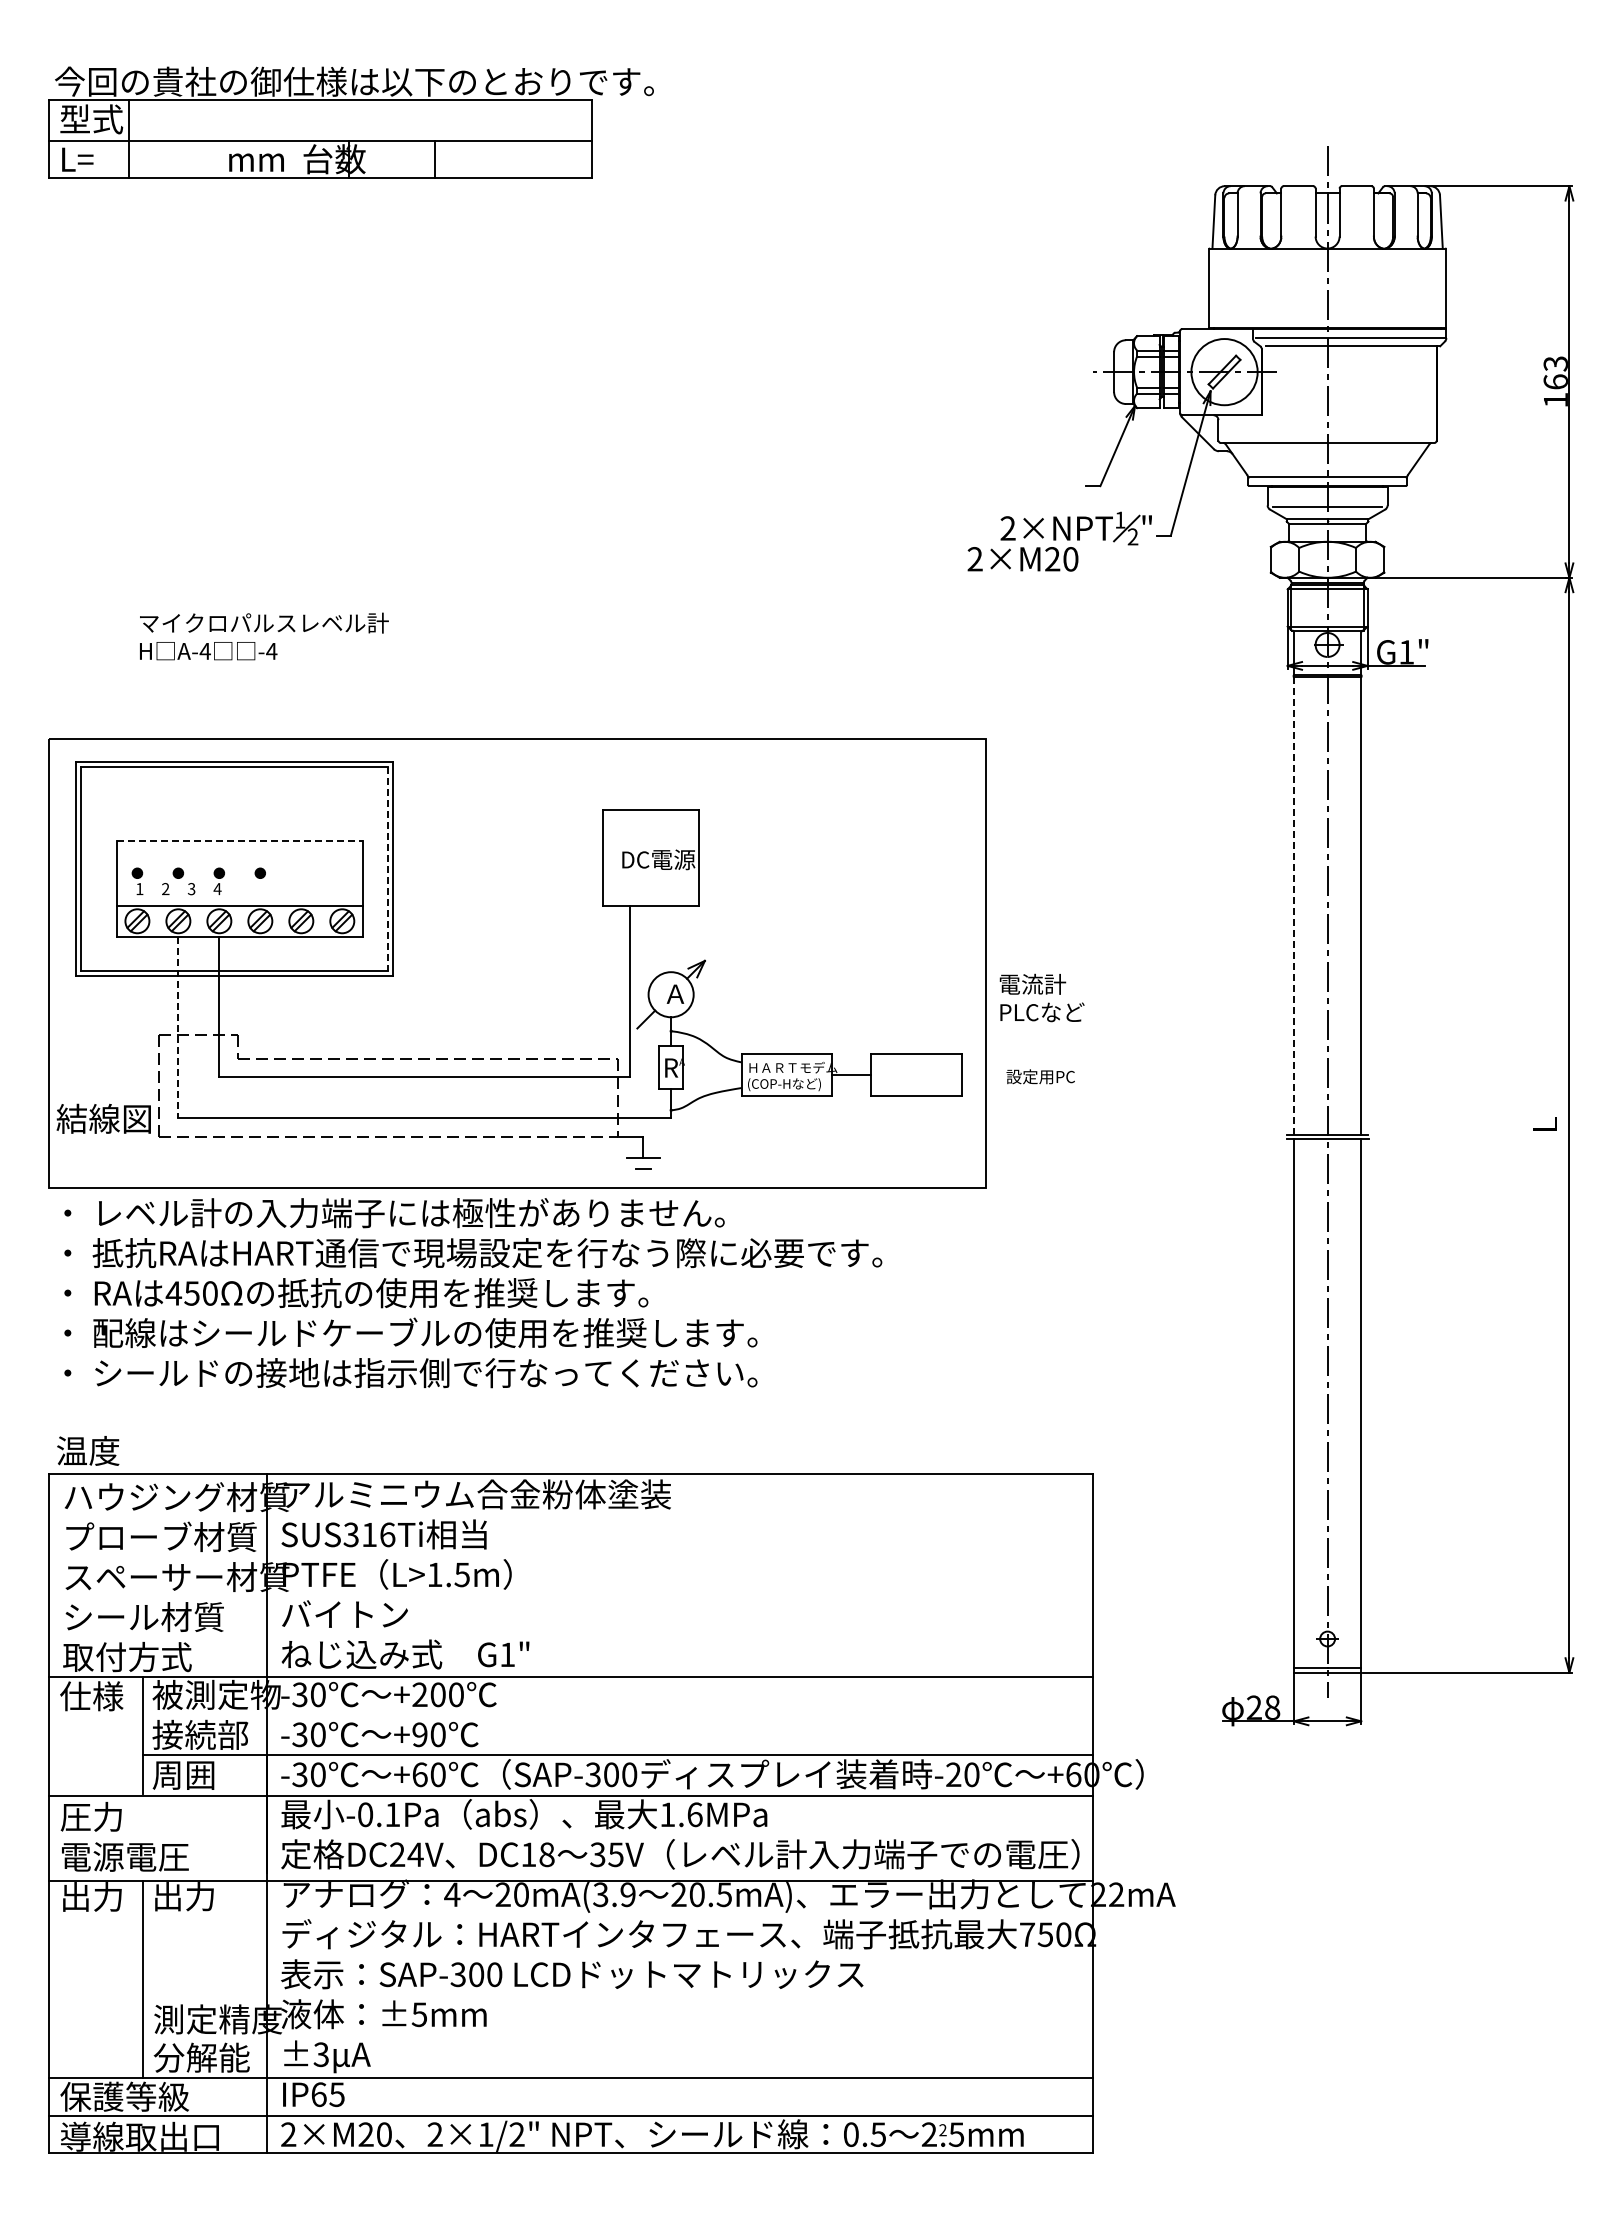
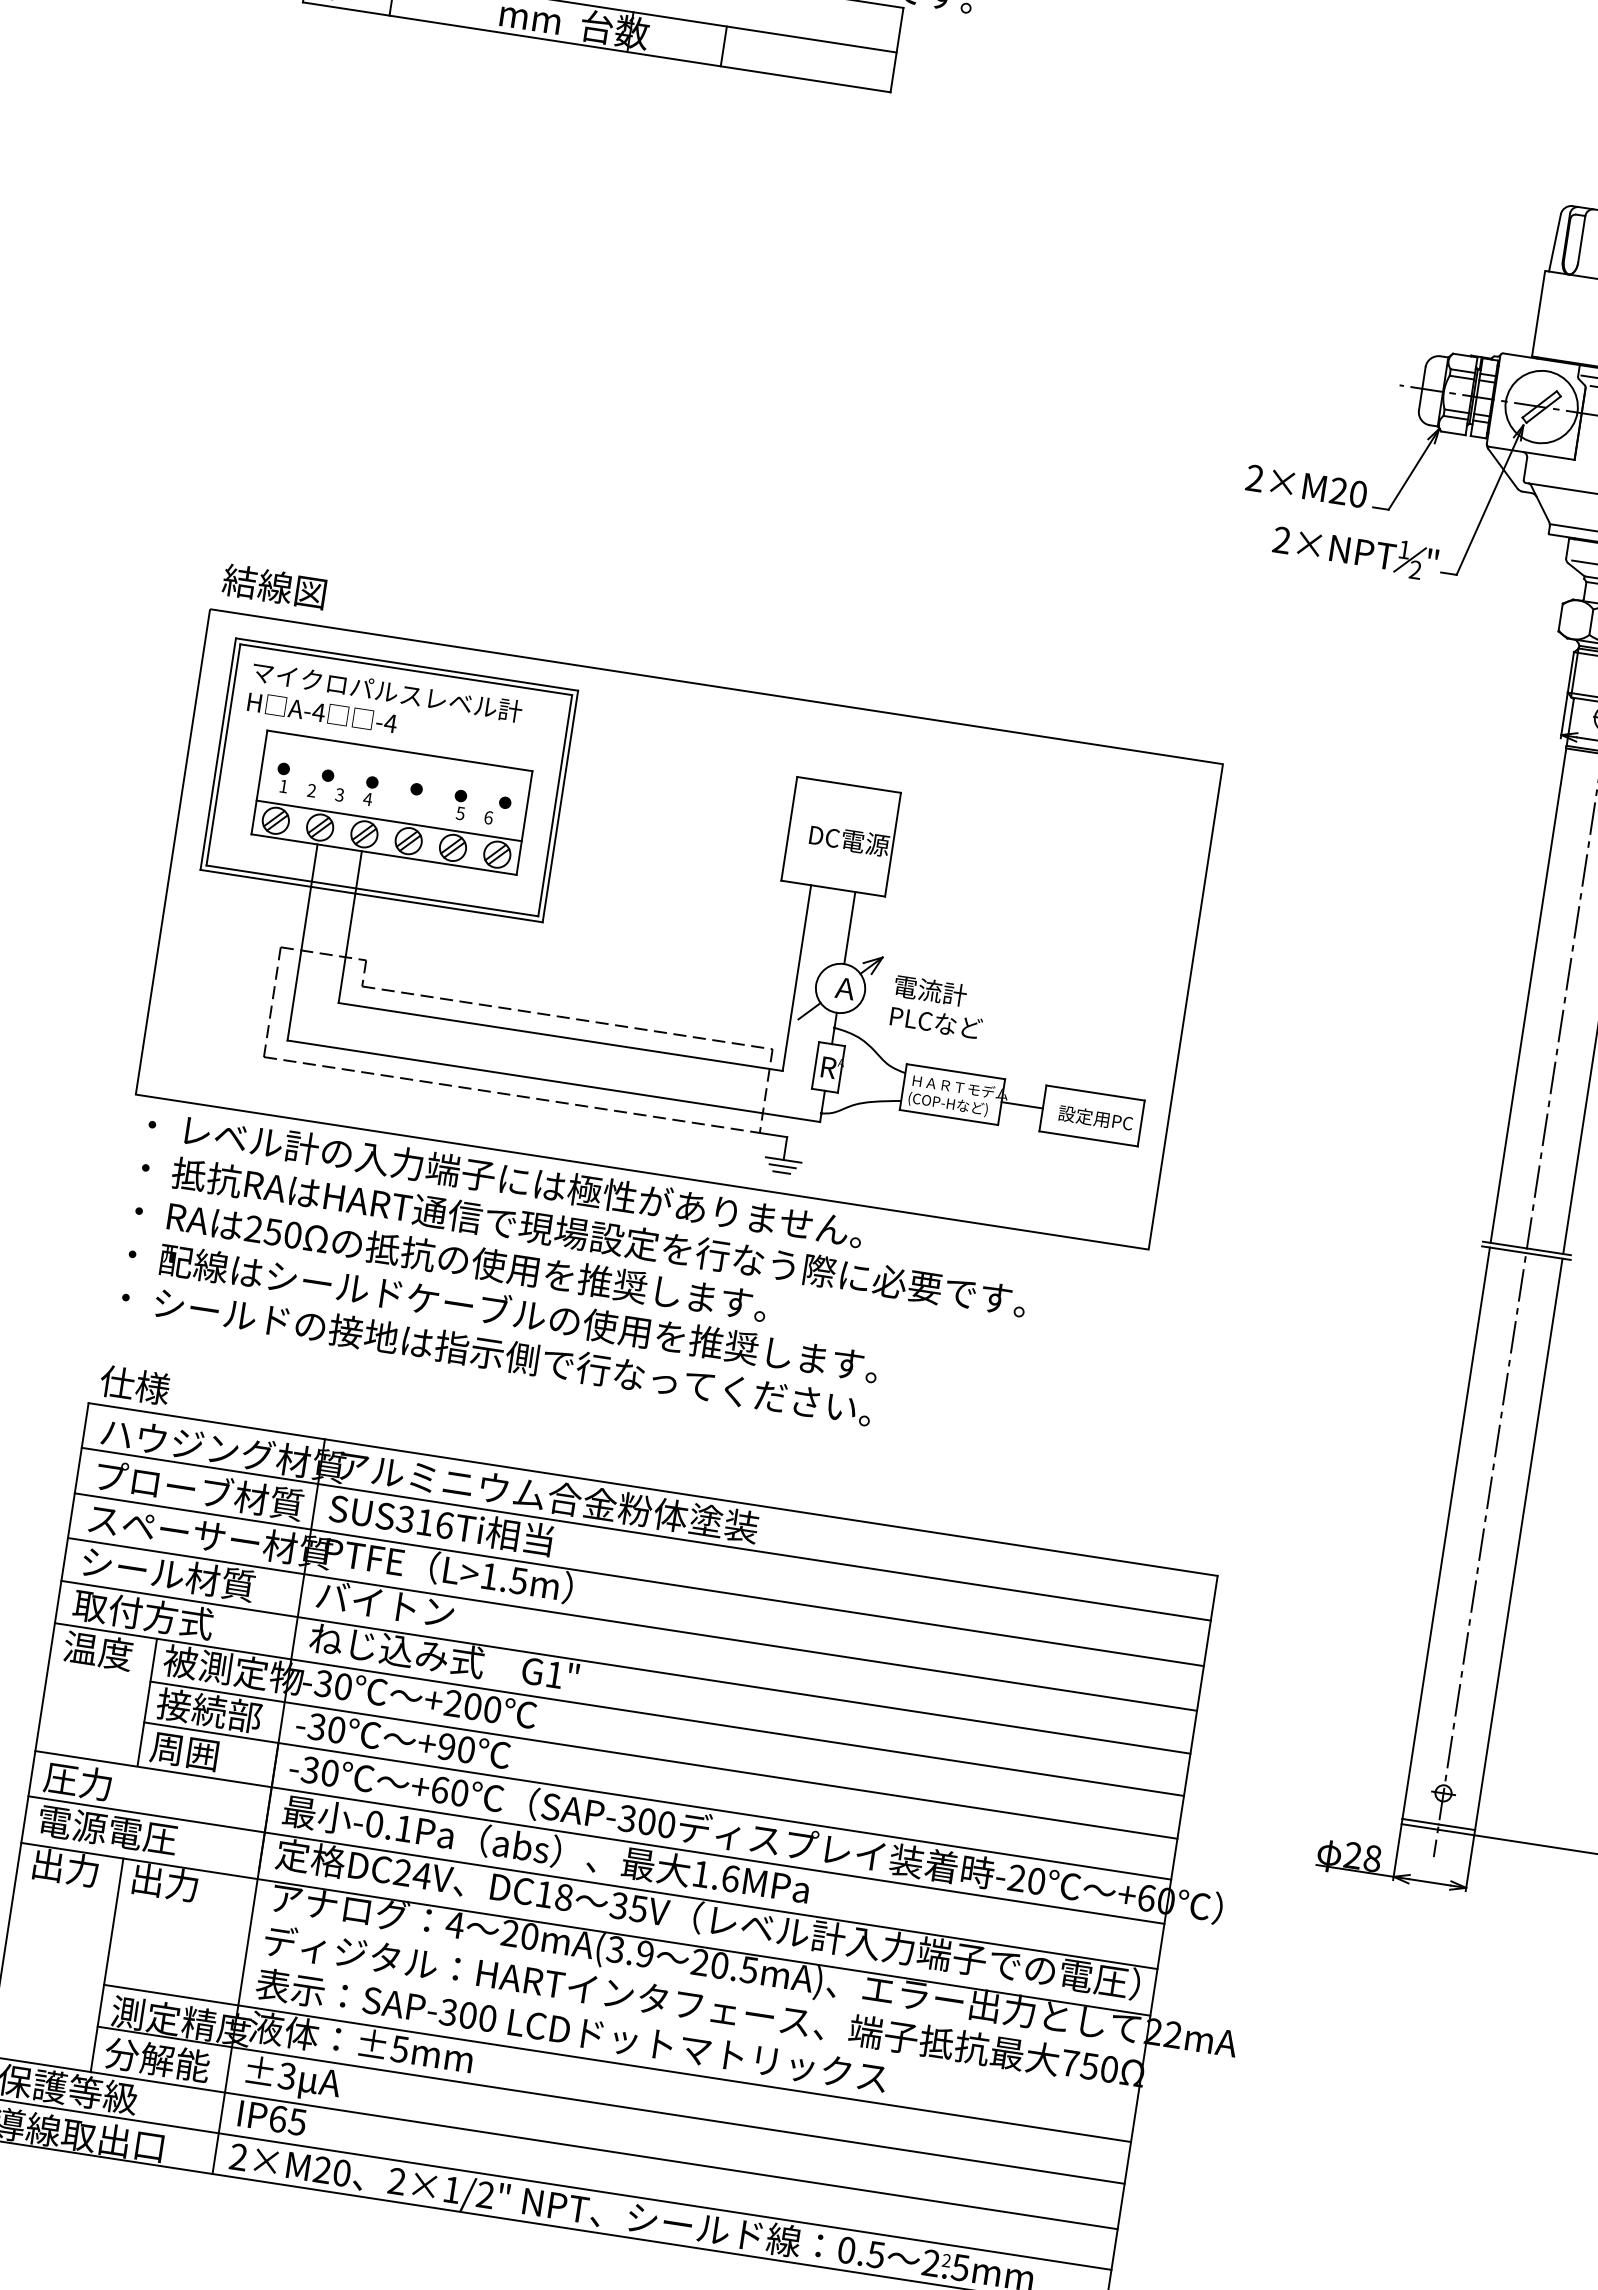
text: (1022, 559) -> (1306, 486), moved
text: (264, 636) -> (385, 706), moved
line: (239, 840) -> (399, 750), dashed -> solid
line: (387, 869) -> (554, 806), dashed -> solid
part: (326, 885) -> (486, 813), added
line: (1294, 906) -> (1528, 996), dashed -> solid
line: (671, 938) -> (850, 927), added
text: (1041, 997) -> (937, 1006), moved
line: (178, 1027) -> (302, 942), dashed -> solid
text: (1040, 1076) -> (1095, 1117), moved
text: (103, 1118) -> (274, 586), moved
line: (643, 1163) -> (782, 1166), added
text: (173, 1293) -> (253, 1229), 450 -> 250
text: (87, 1450) -> (134, 1384), 温度 -> 仕様
line: (570, 1515) -> (645, 1534), added
line: (570, 1557) -> (638, 1580), added
line: (570, 1598) -> (631, 1624), added
line: (570, 1638) -> (625, 1667), added
text: (91, 1696) -> (98, 1651), 仕様 -> 温度
line: (618, 1716) -> (664, 1759), added
line: (570, 1837) -> (592, 1882), added
line: (618, 1997) -> (617, 2063), added
line: (618, 2036) -> (611, 2105), added

